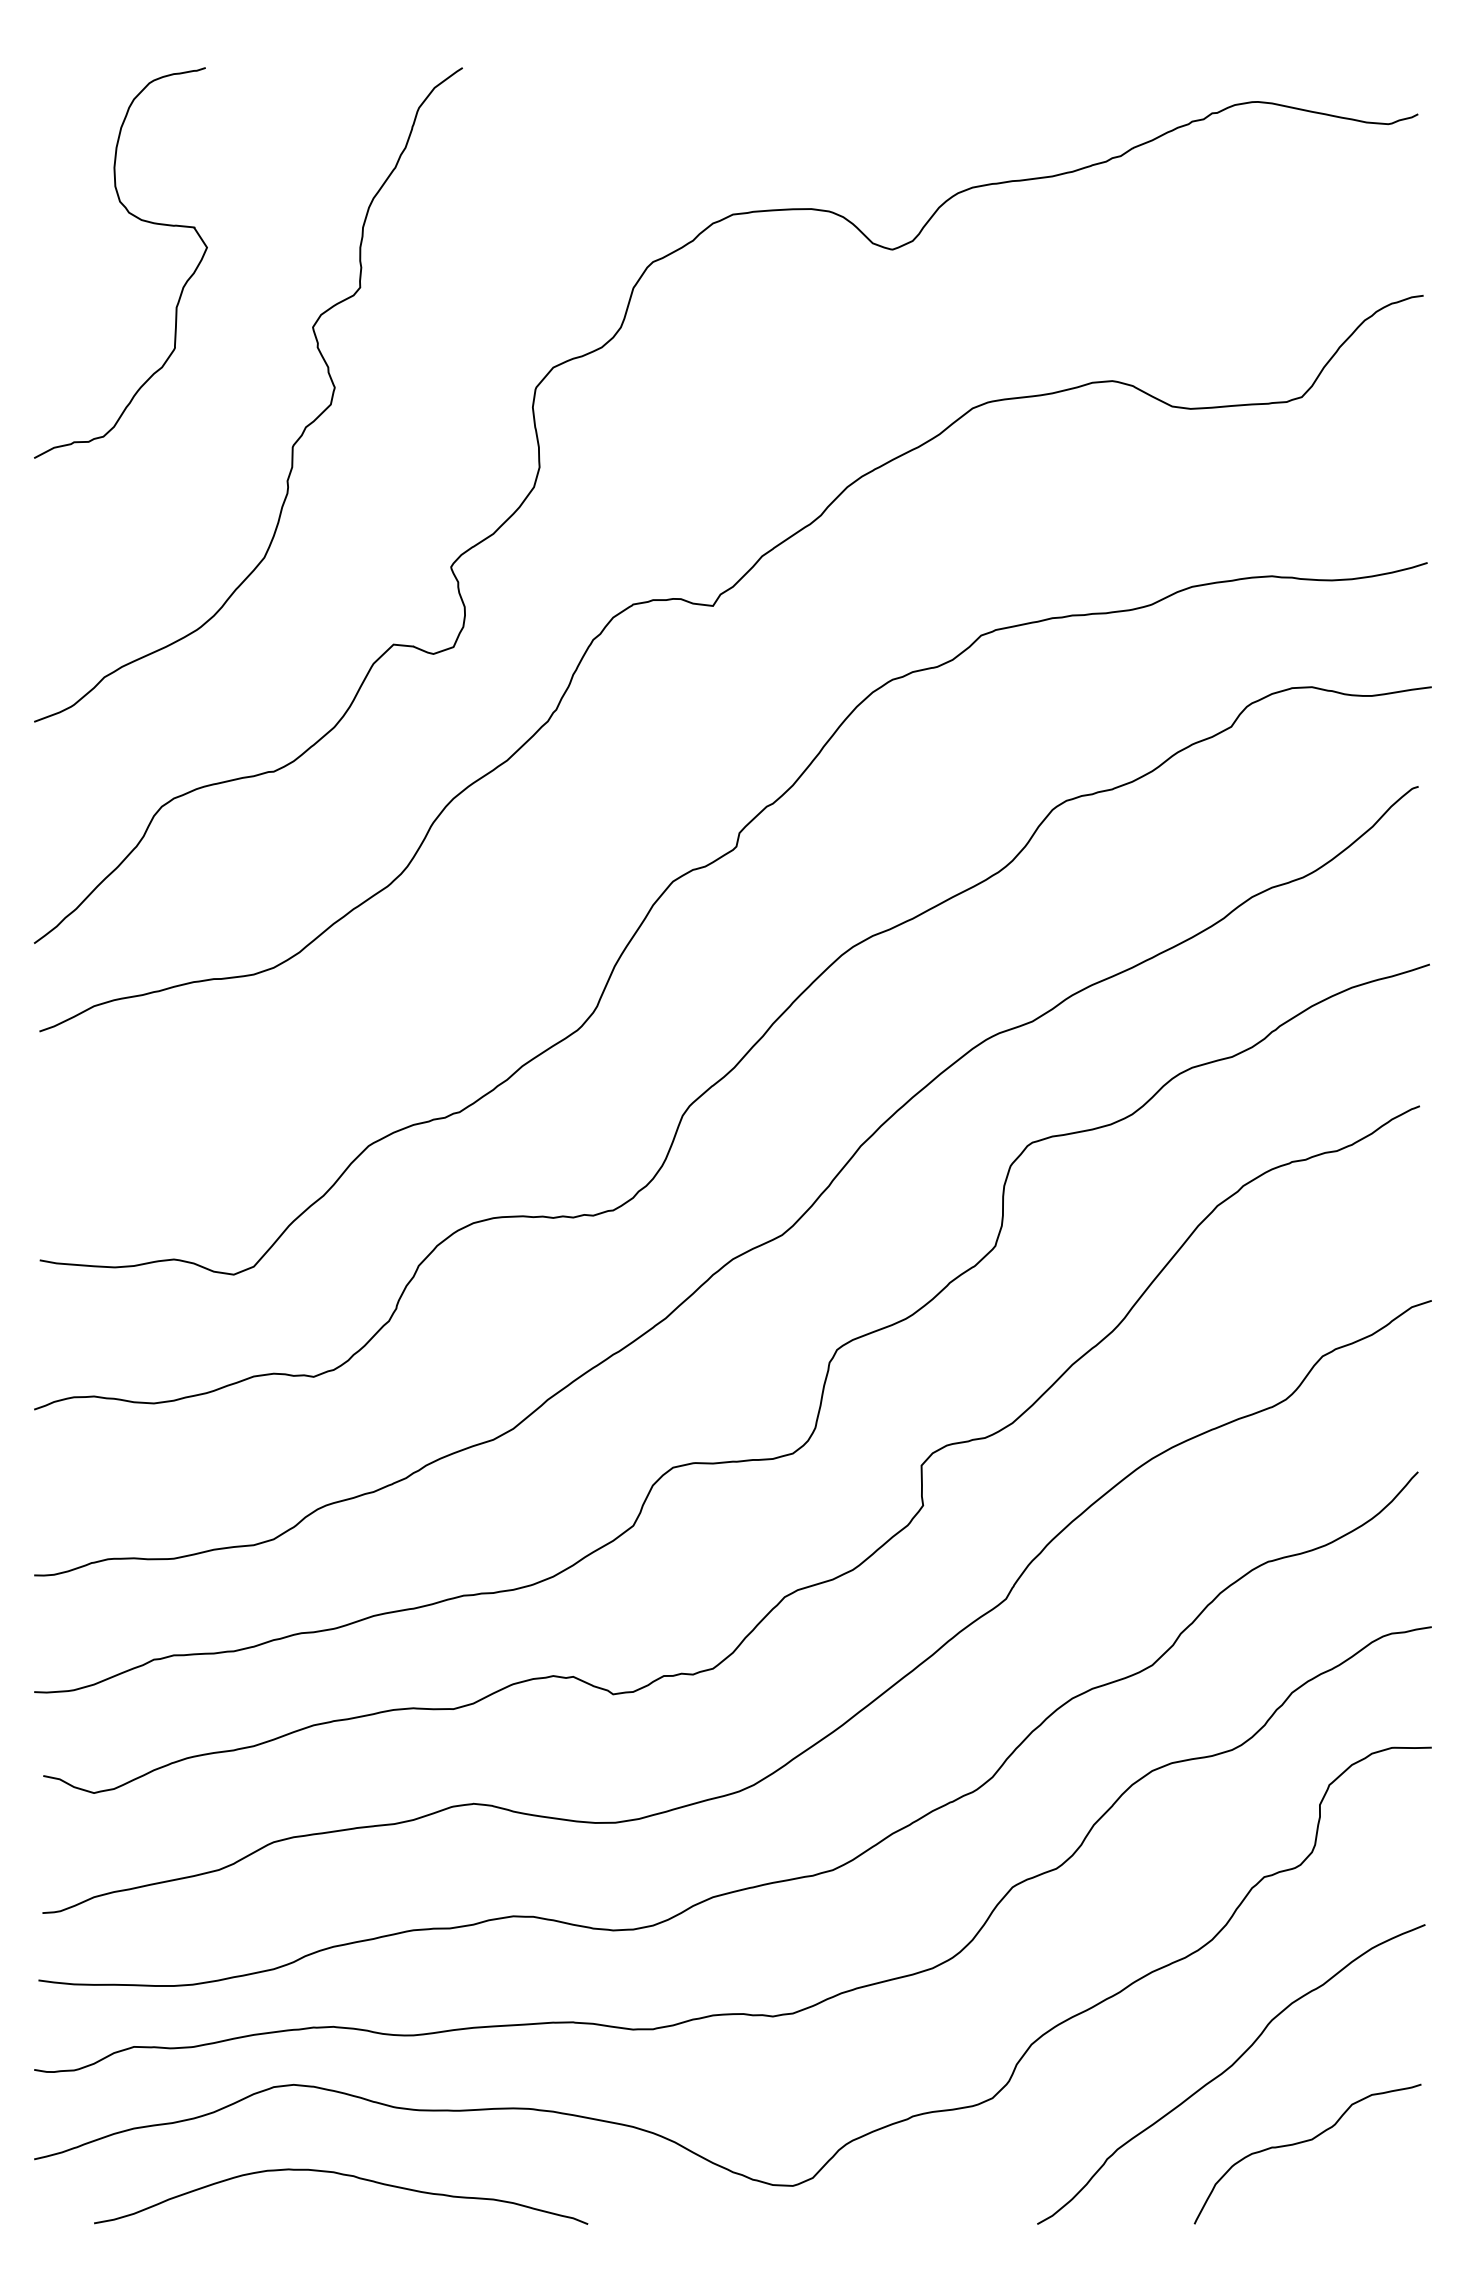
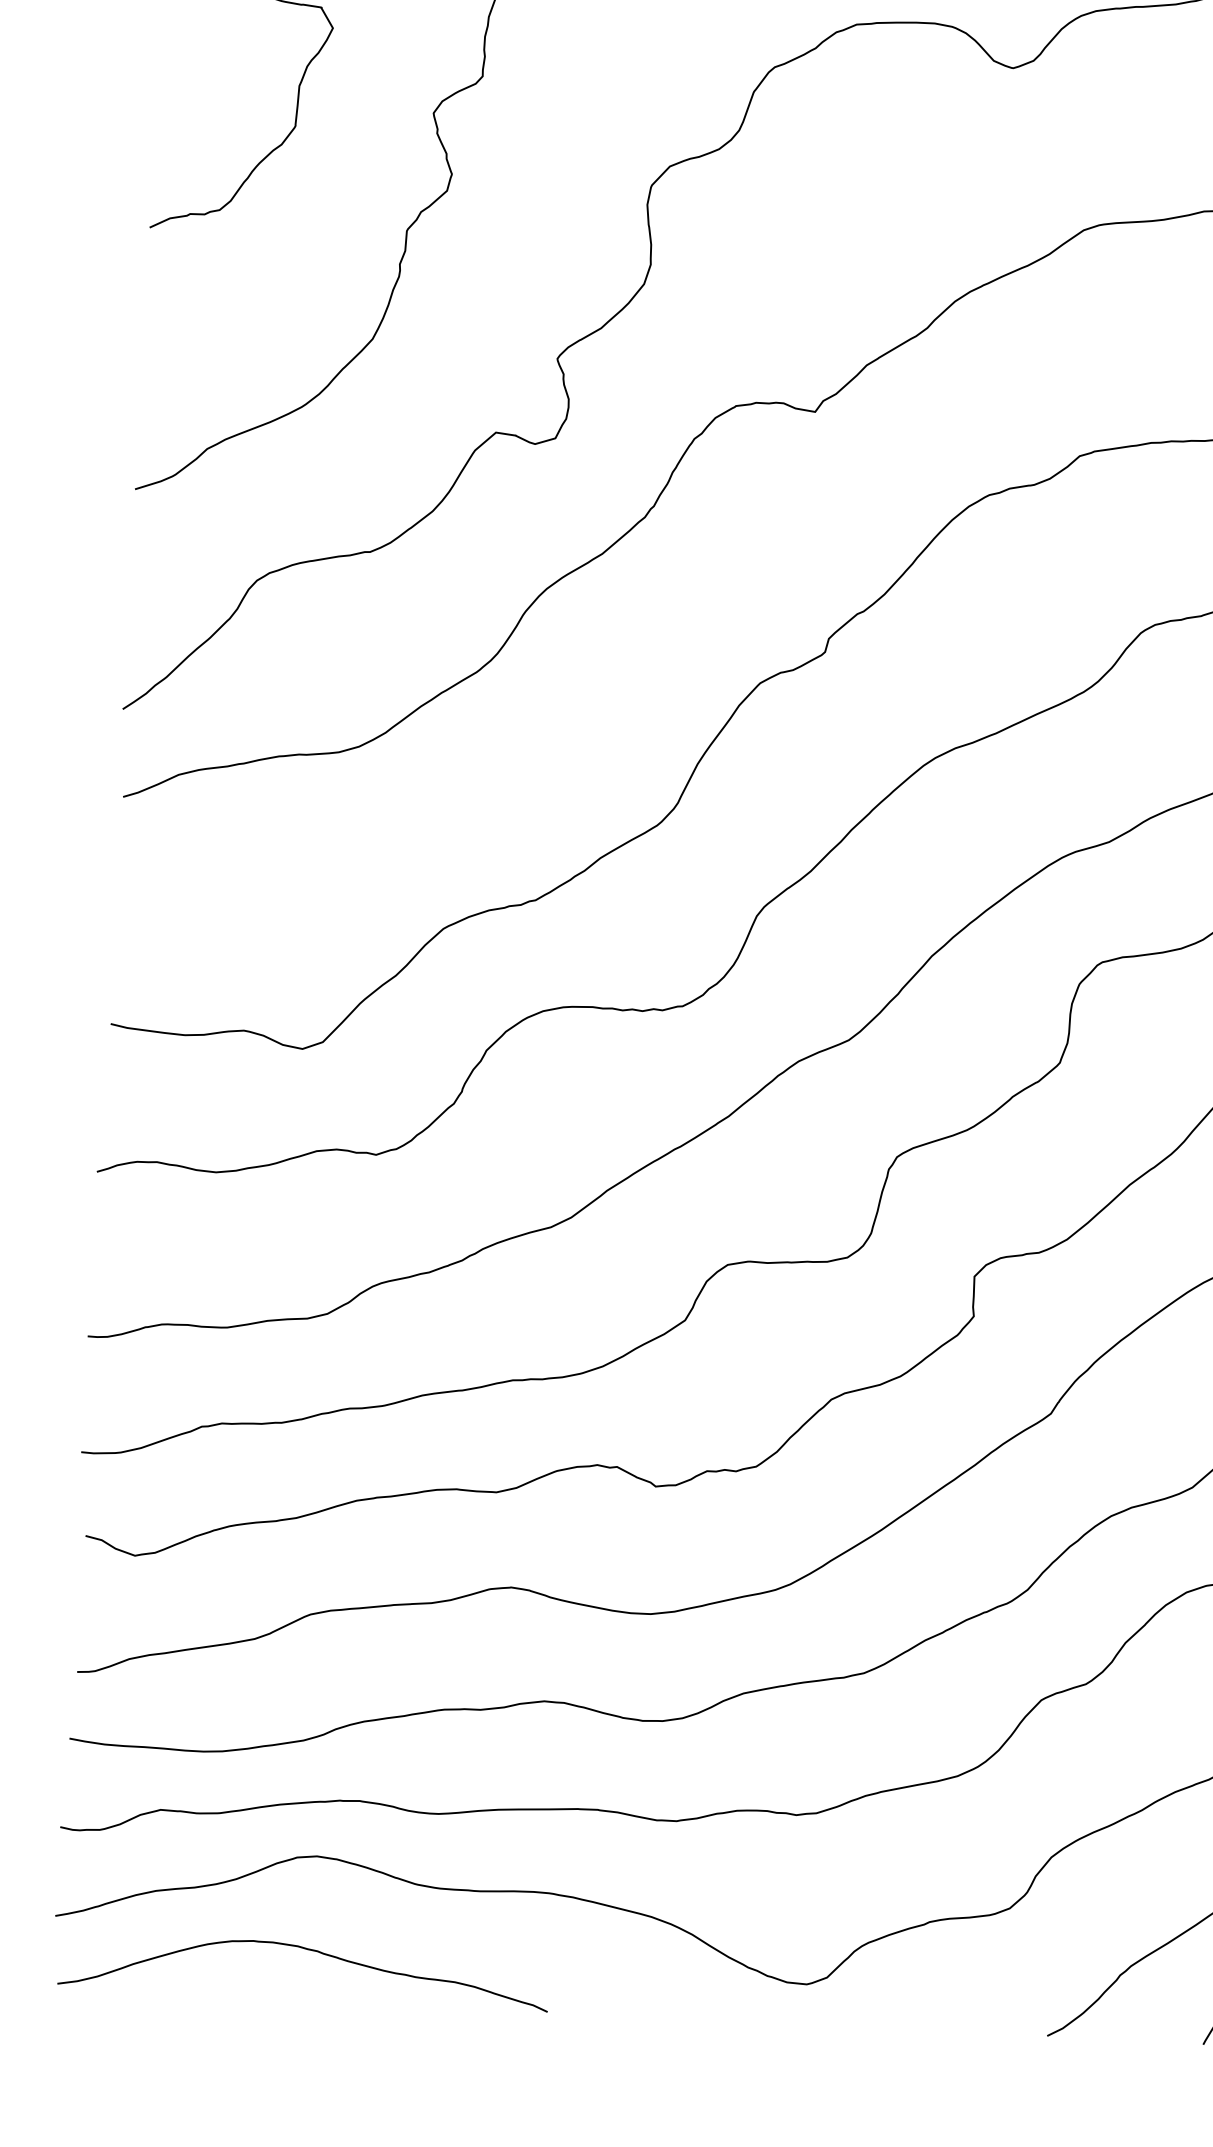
curve: (347, 2176) -> (311, 1951), moved

